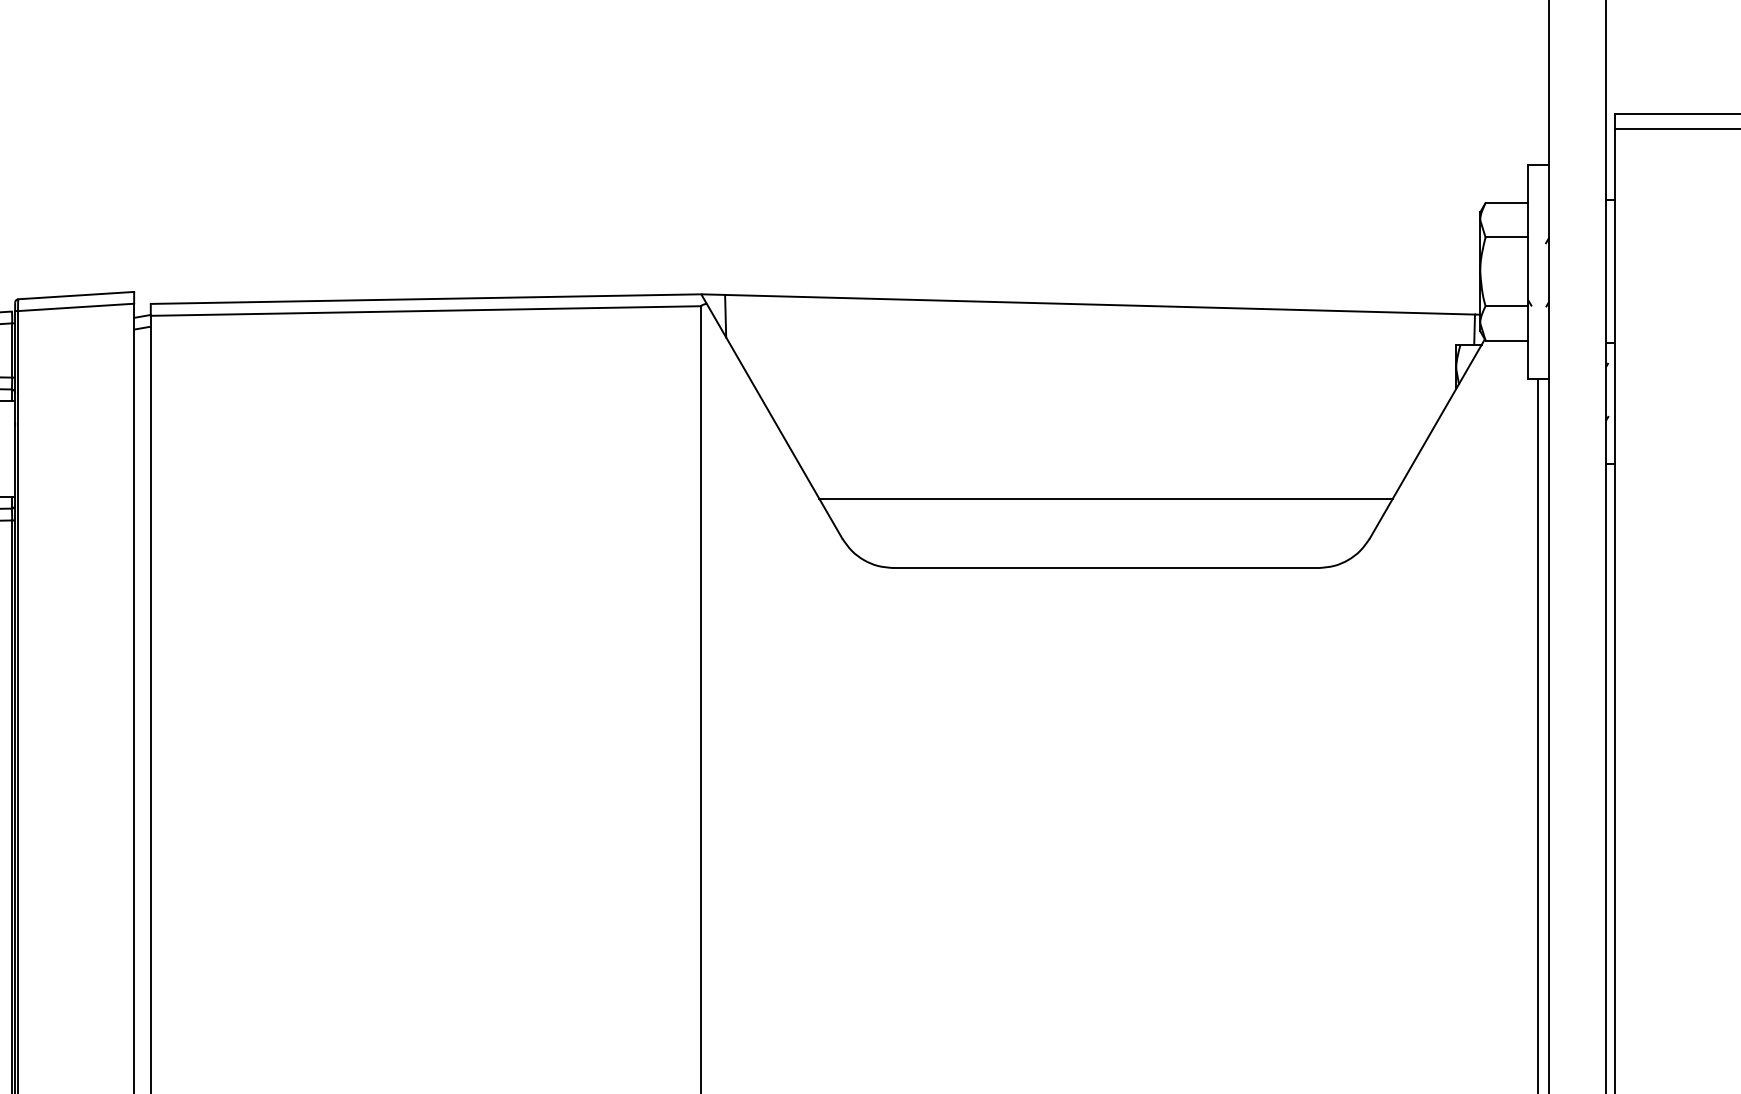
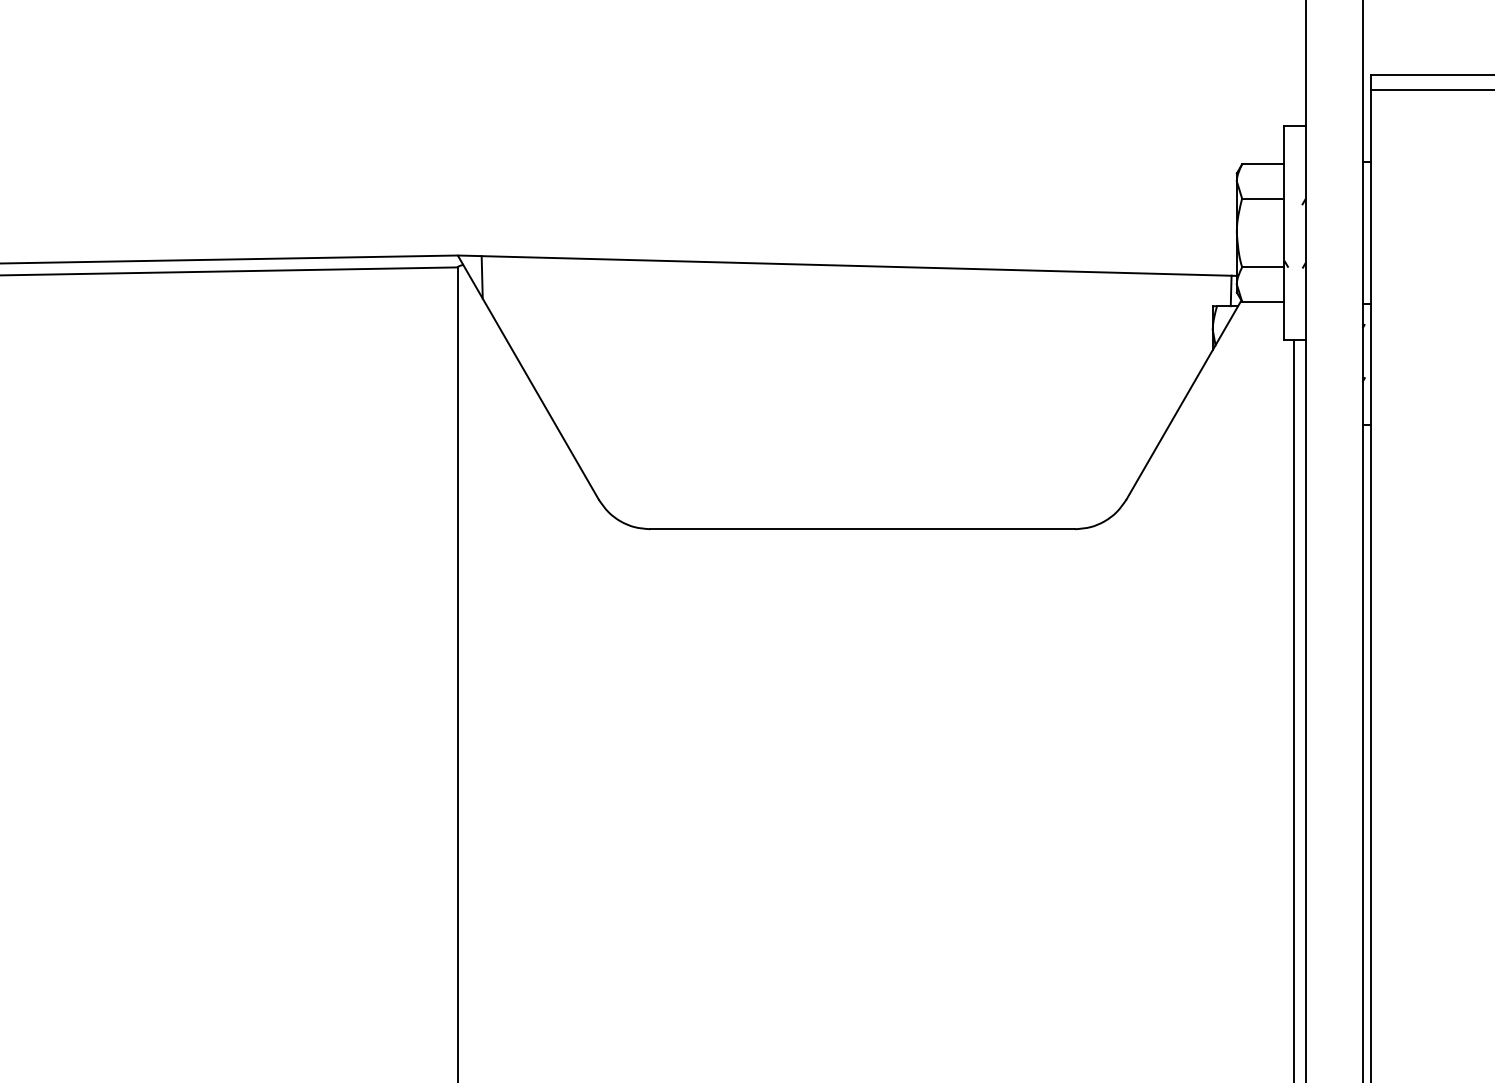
line: (1105, 498) -> (862, 459), removed

